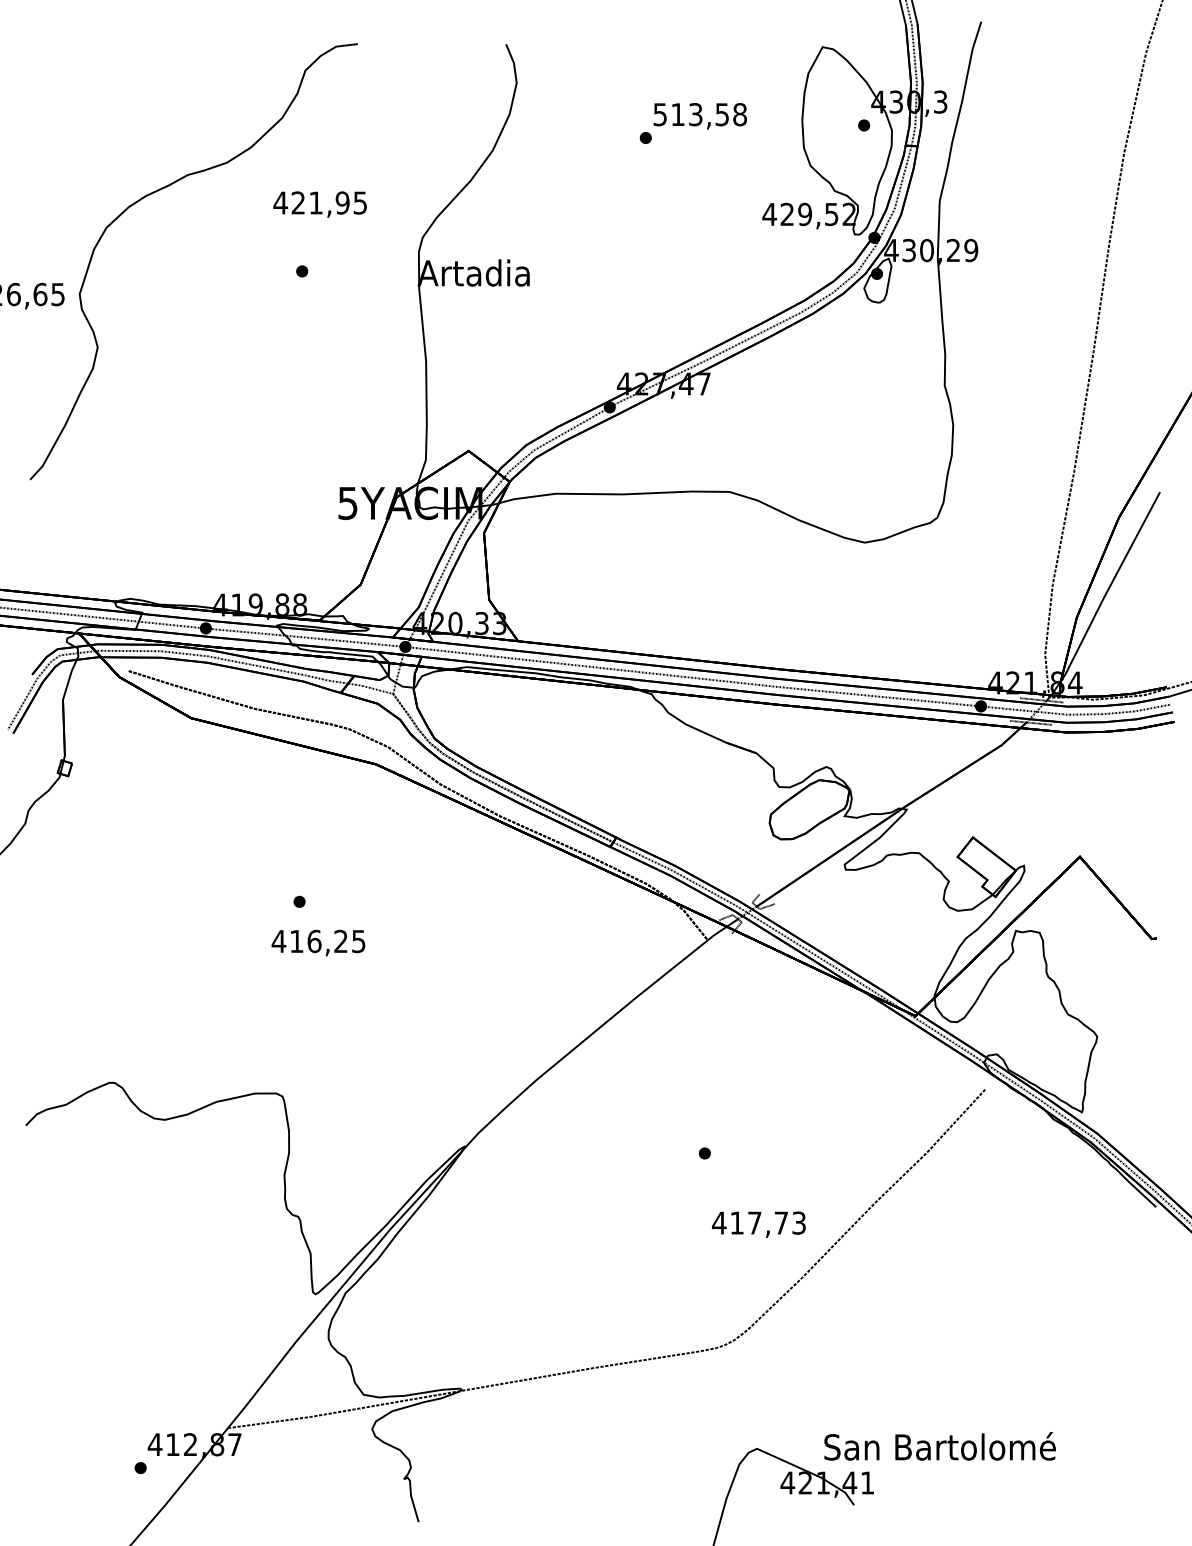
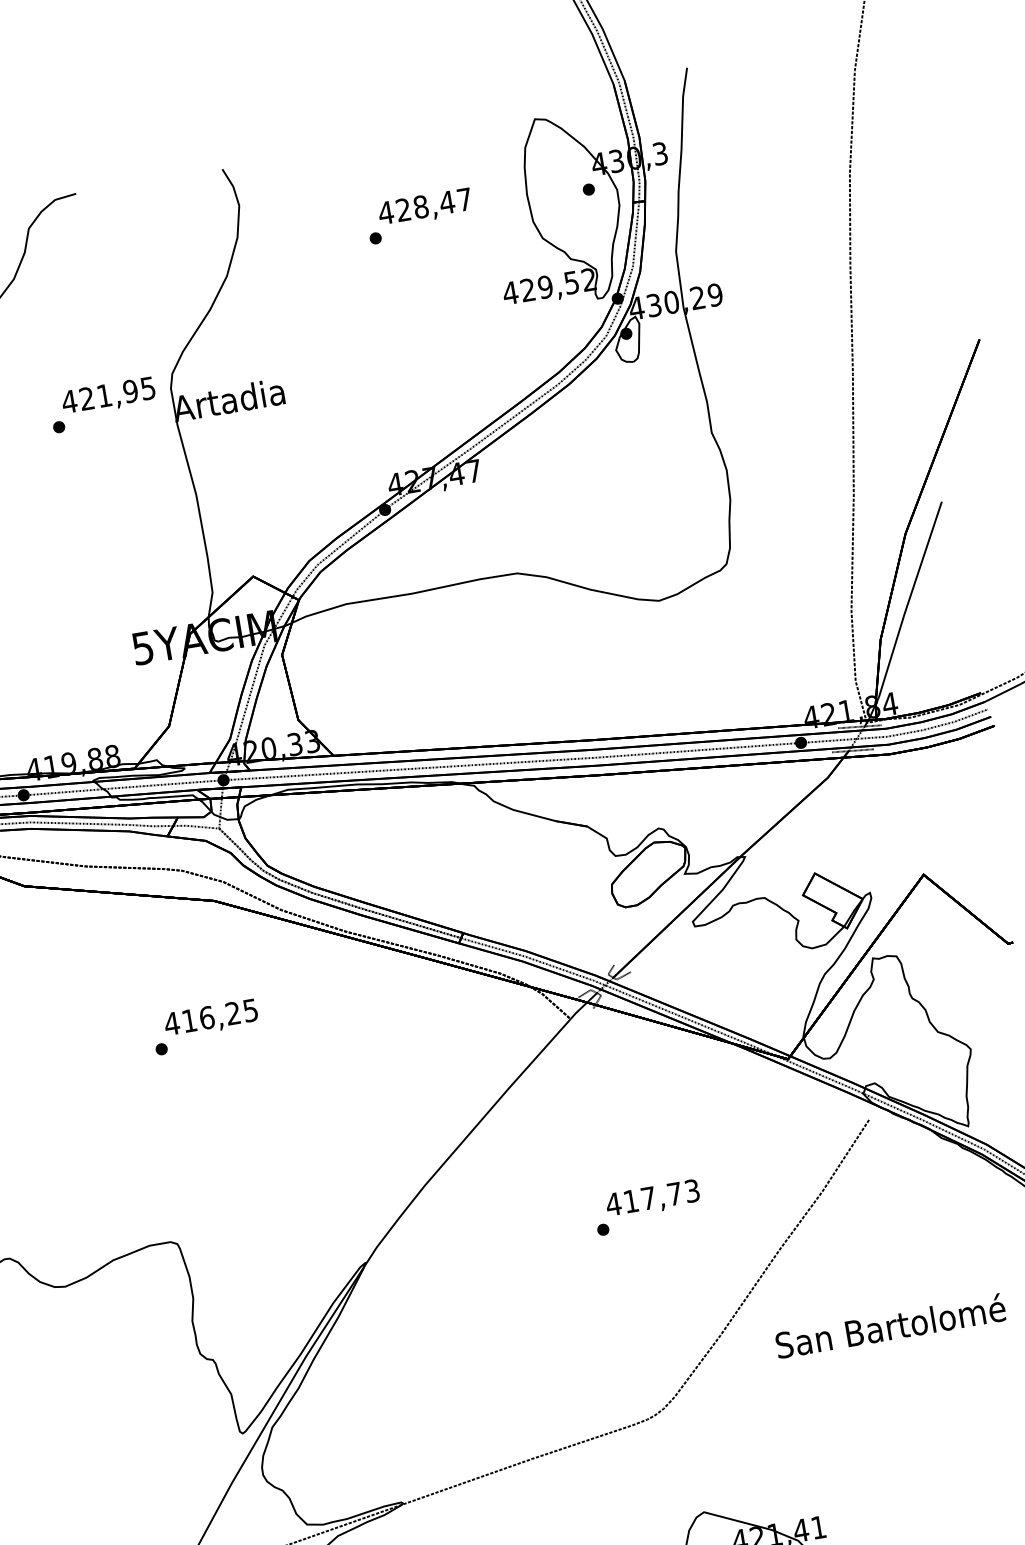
text: (699, 114) -> (424, 206), 513,58 -> 428,47
text: (319, 204) -> (108, 396), moved
text: (318, 942) -> (211, 1018), moved
text: (758, 1224) -> (652, 1199), moved
text: (939, 1446) -> (890, 1326), moved

